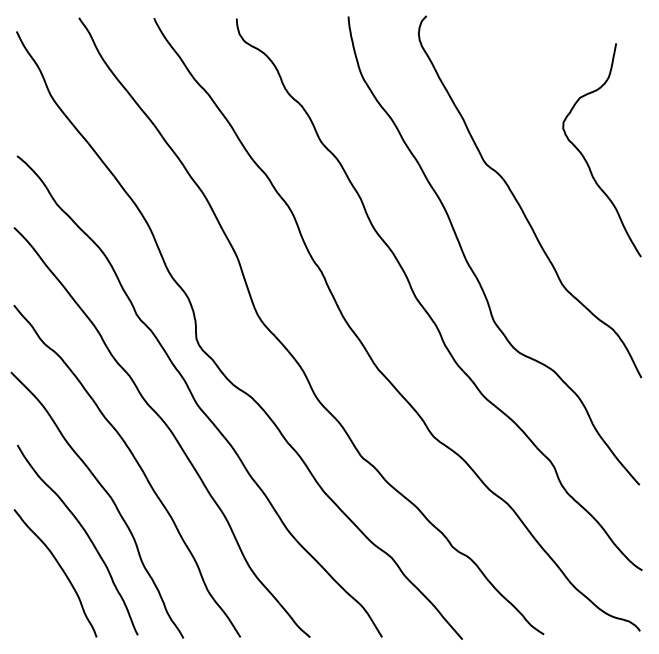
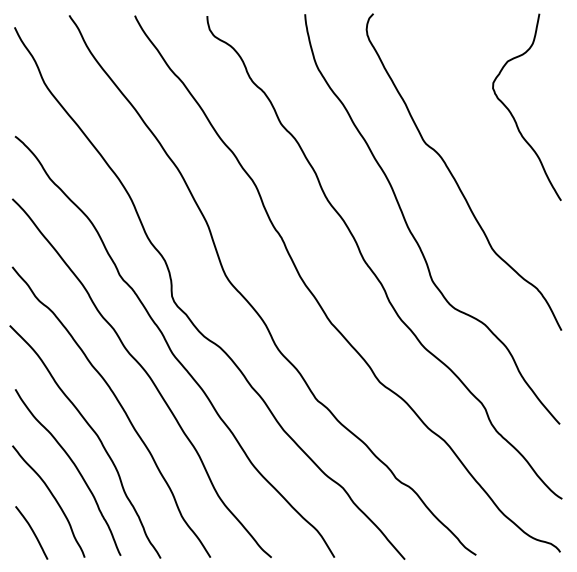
curve: (586, 159) -> (513, 115), moved
curve: (36, 608) -> (32, 532), added

